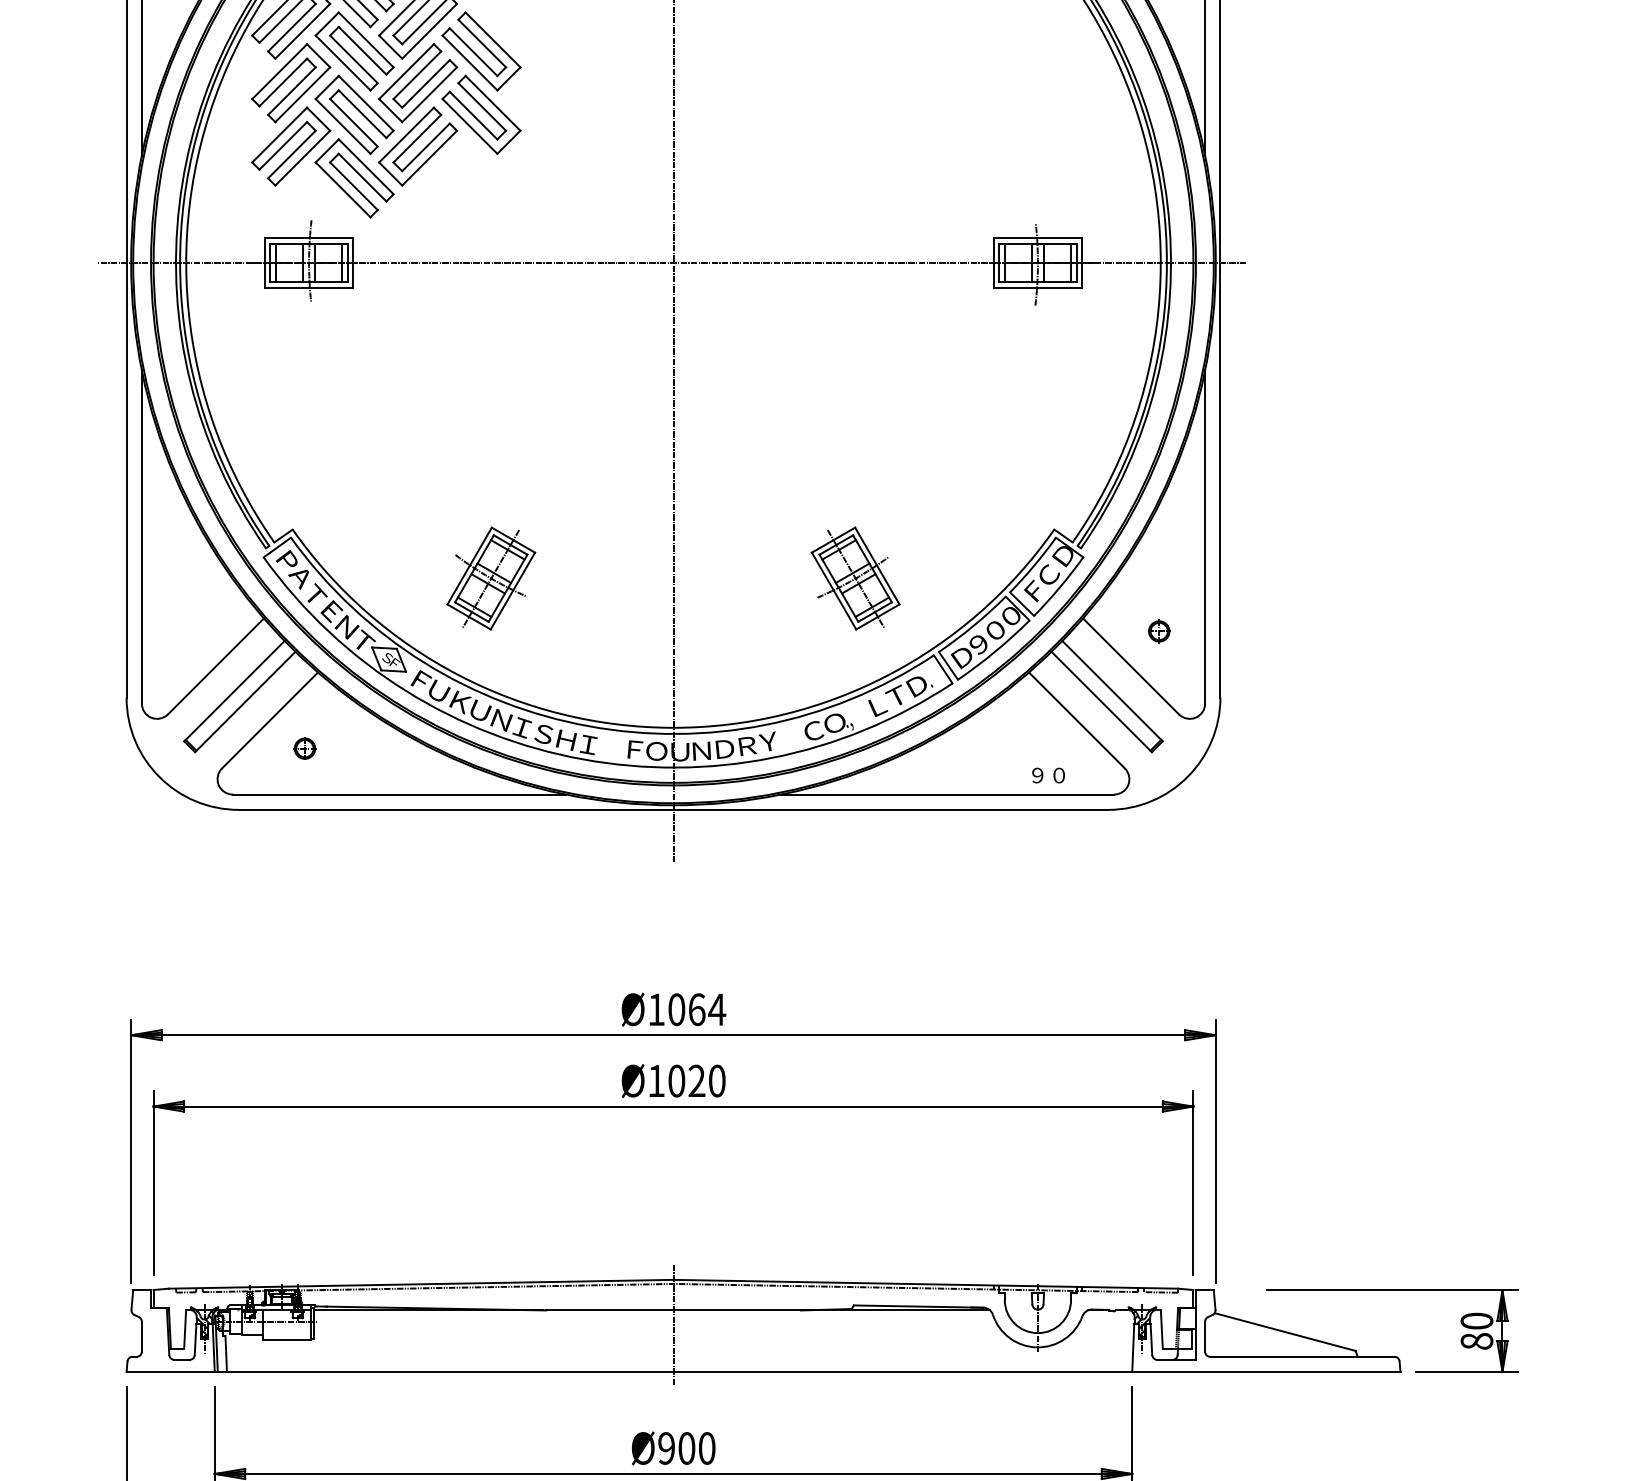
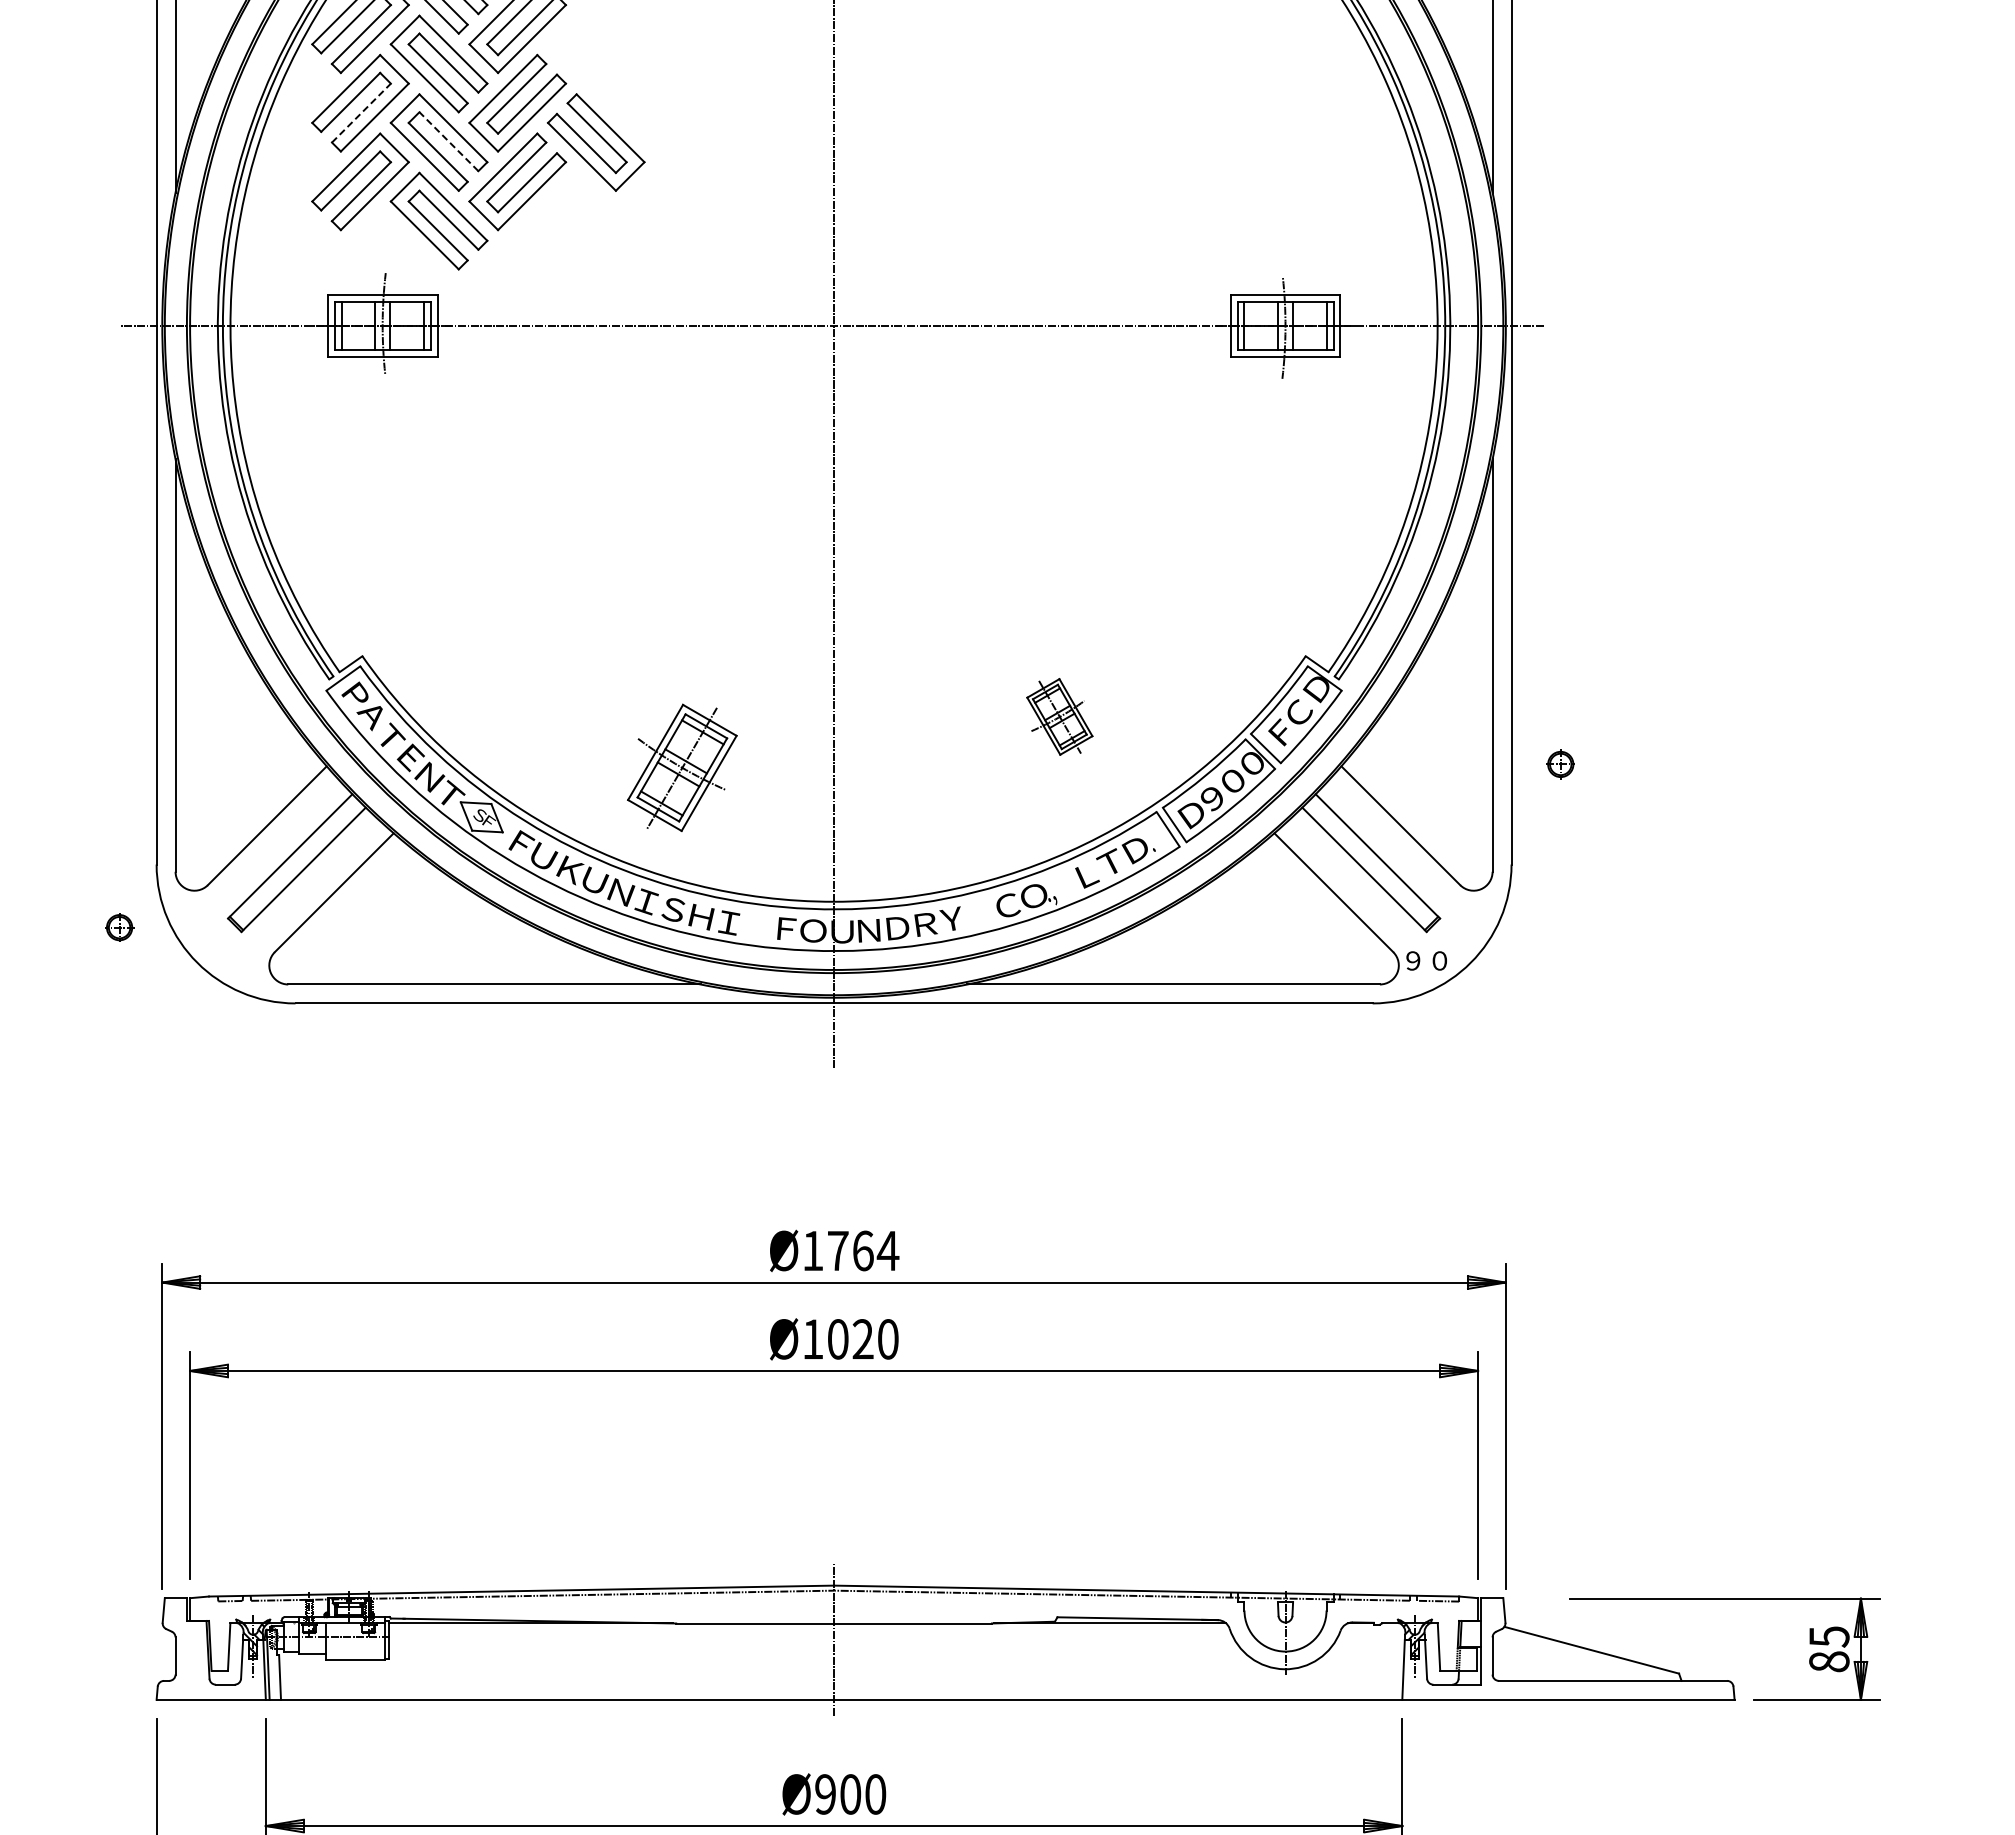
part: (476, 54) -> (590, 67), removed
line: (291, 91) -> (361, 113), solid -> dashed
line: (362, 114) -> (448, 141), solid -> dashed
part: (491, 578) -> (682, 767), moved
part: (855, 578) -> (1059, 716), size x0.6
part: (1159, 631) -> (1560, 764), moved
part: (304, 748) -> (119, 927), moved
text: (1048, 775) -> (1426, 960), moved
text: (677, 1009) -> (838, 1250), Ø1064 -> Ø1764
text: (1477, 1320) -> (1829, 1636), 80 -> 85

